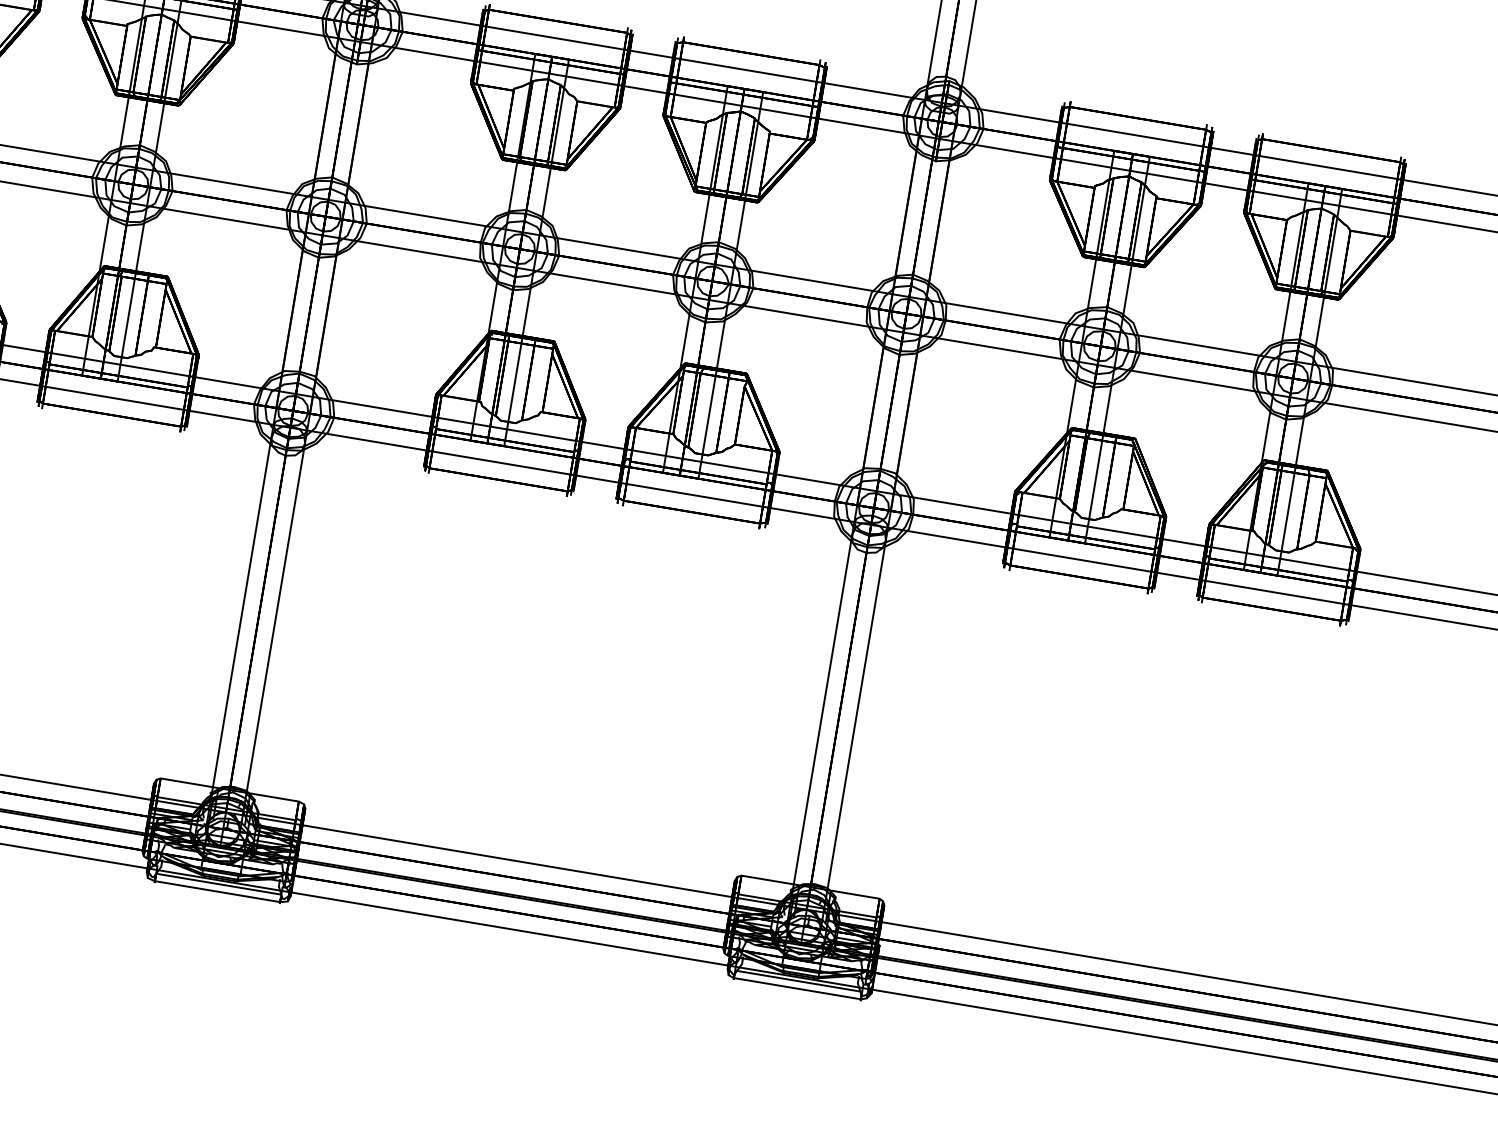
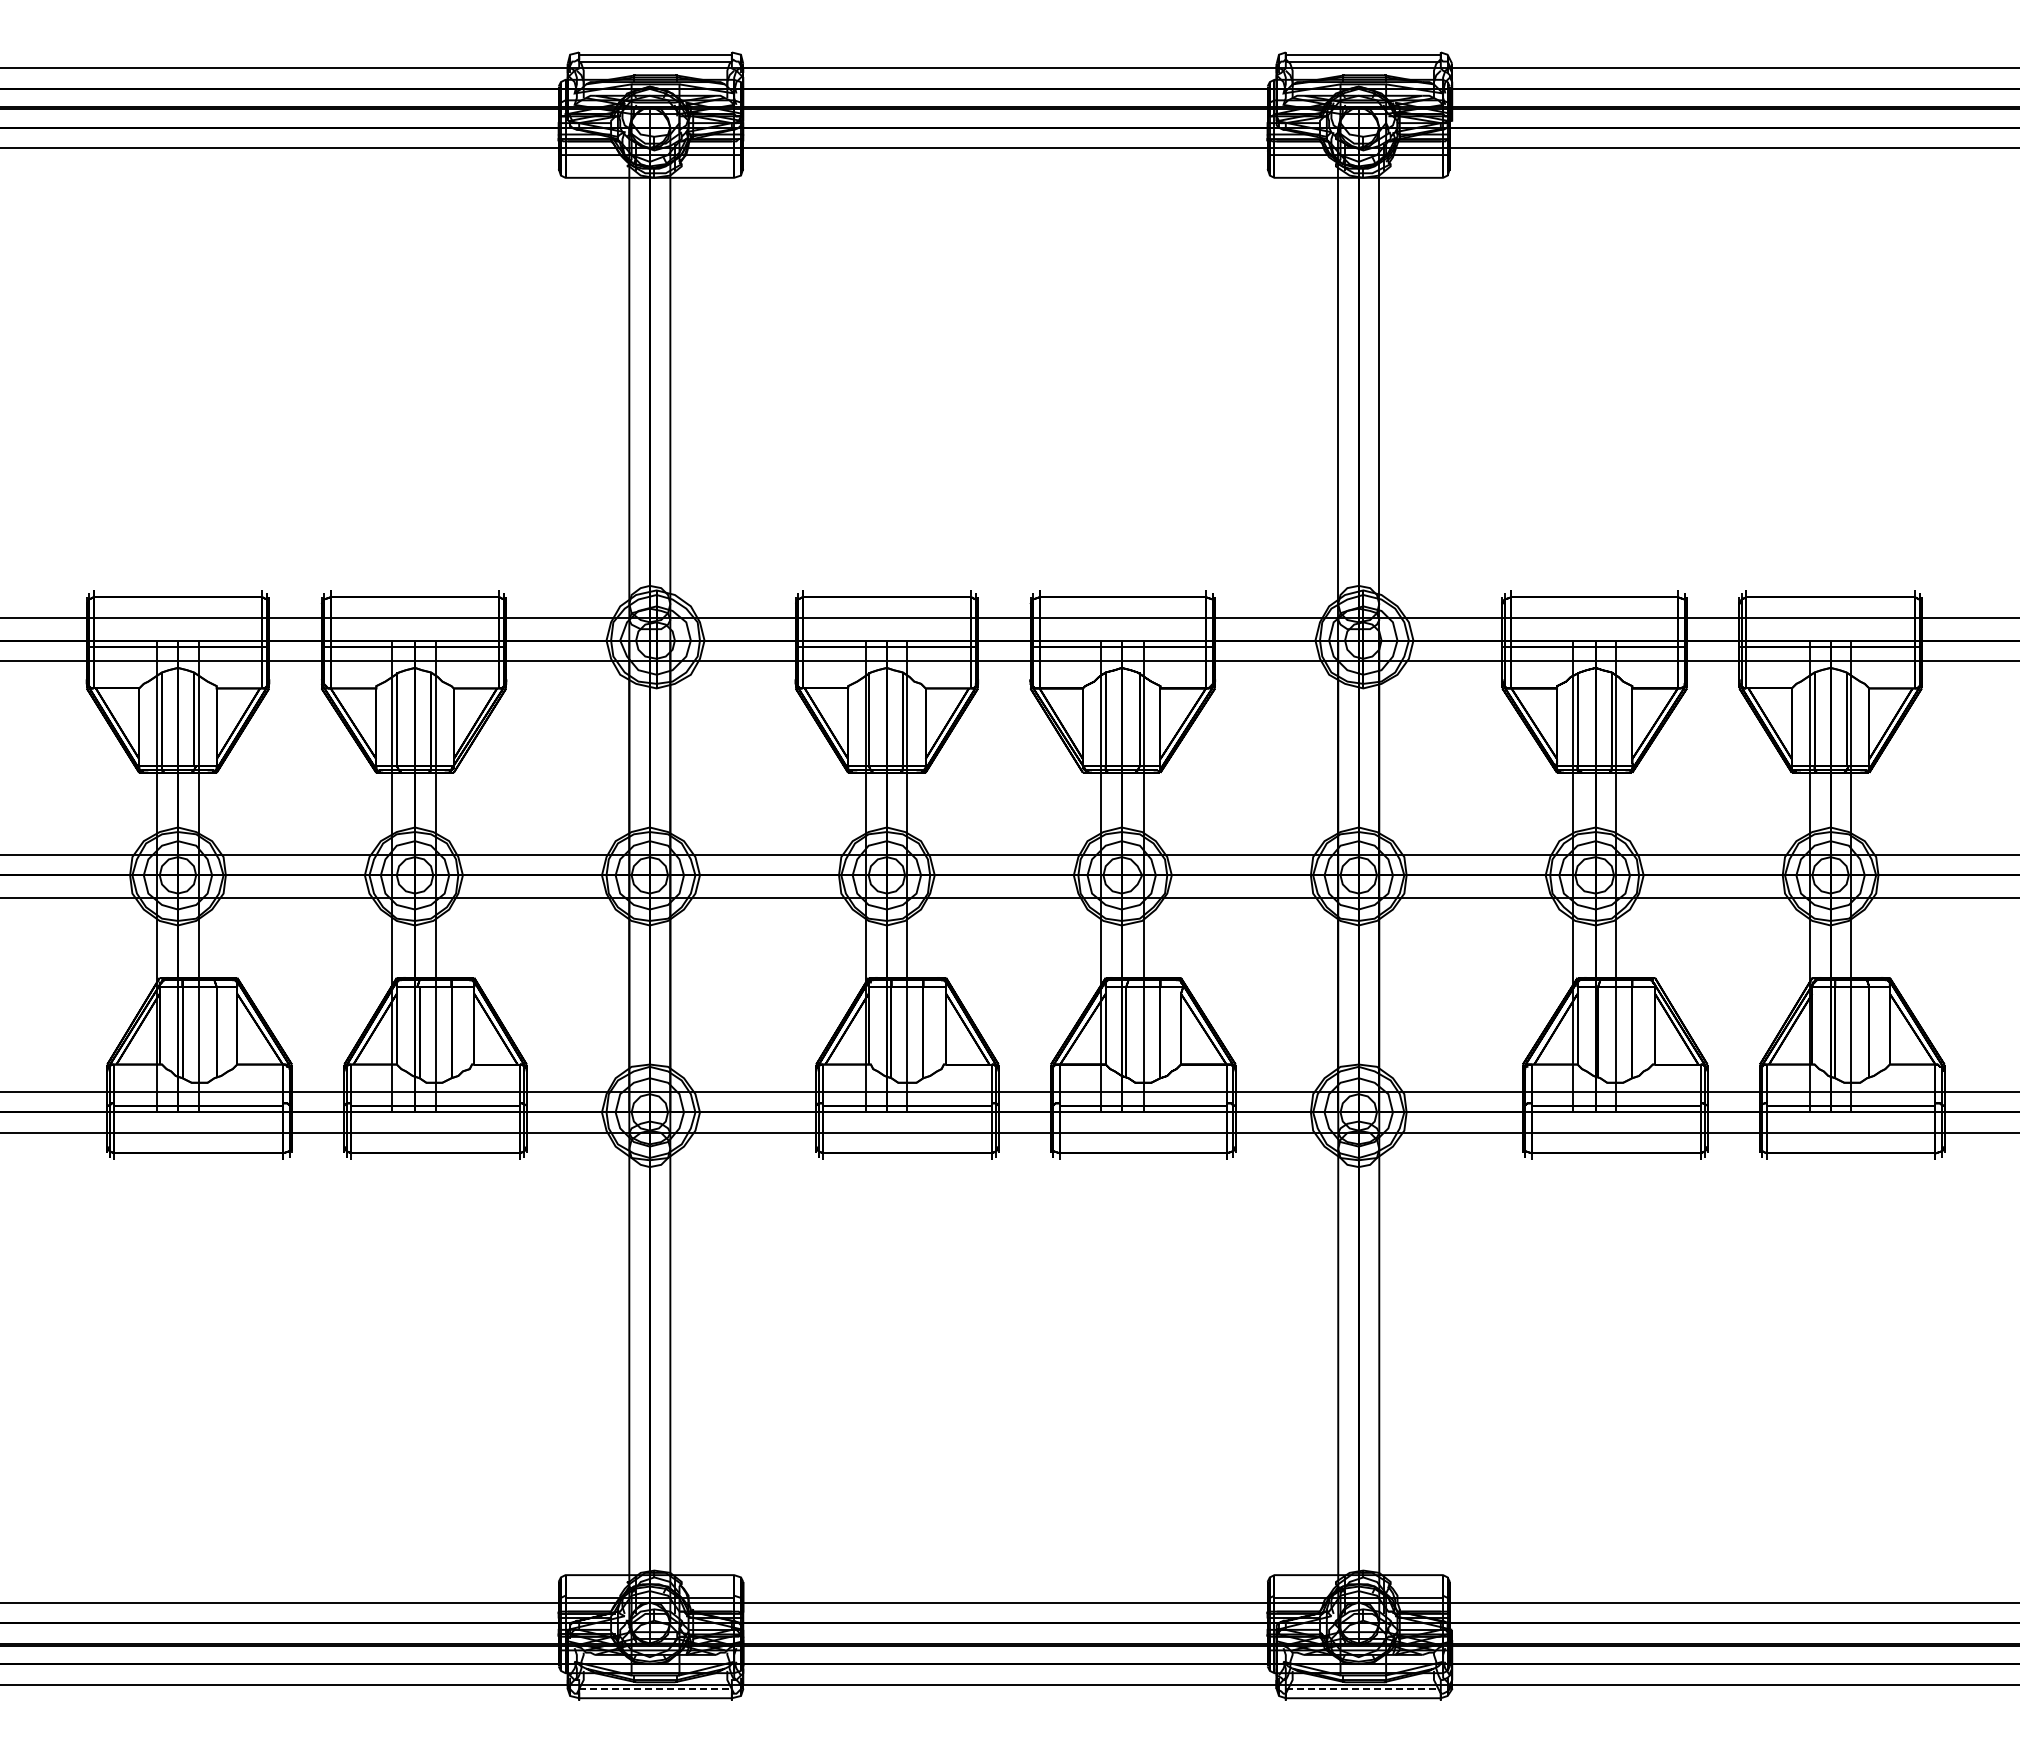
line: (219, 884) -> (656, 1689), solid -> dashed
line: (798, 981) -> (1363, 1689), solid -> dashed

